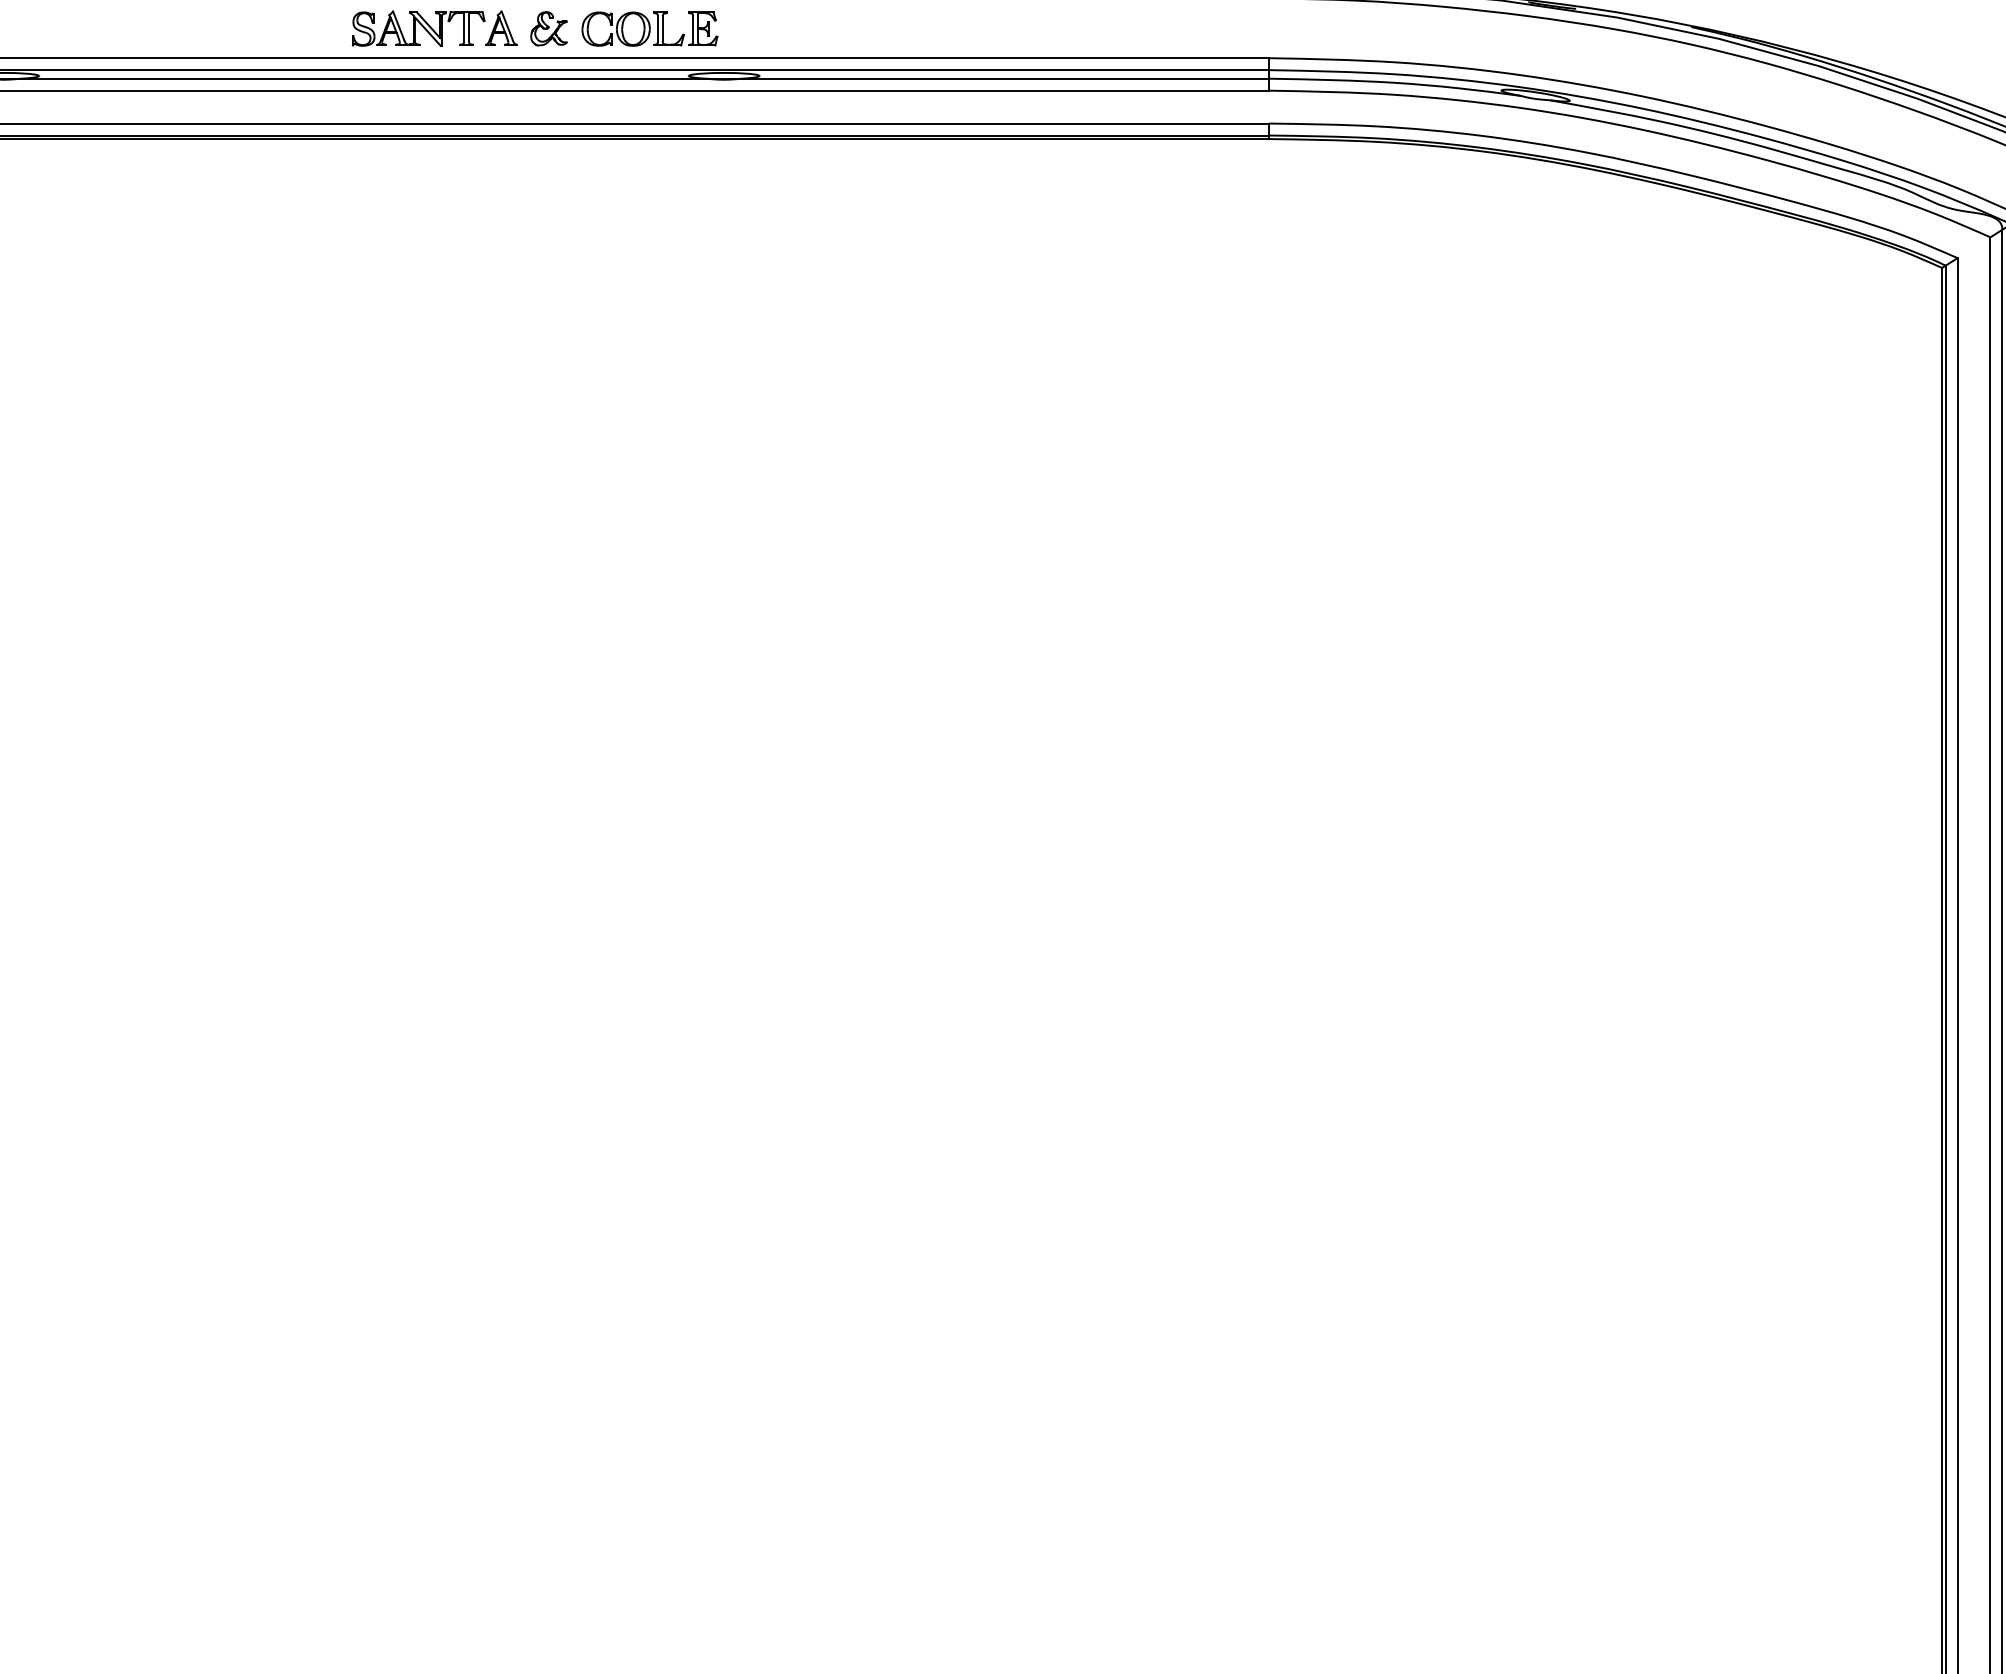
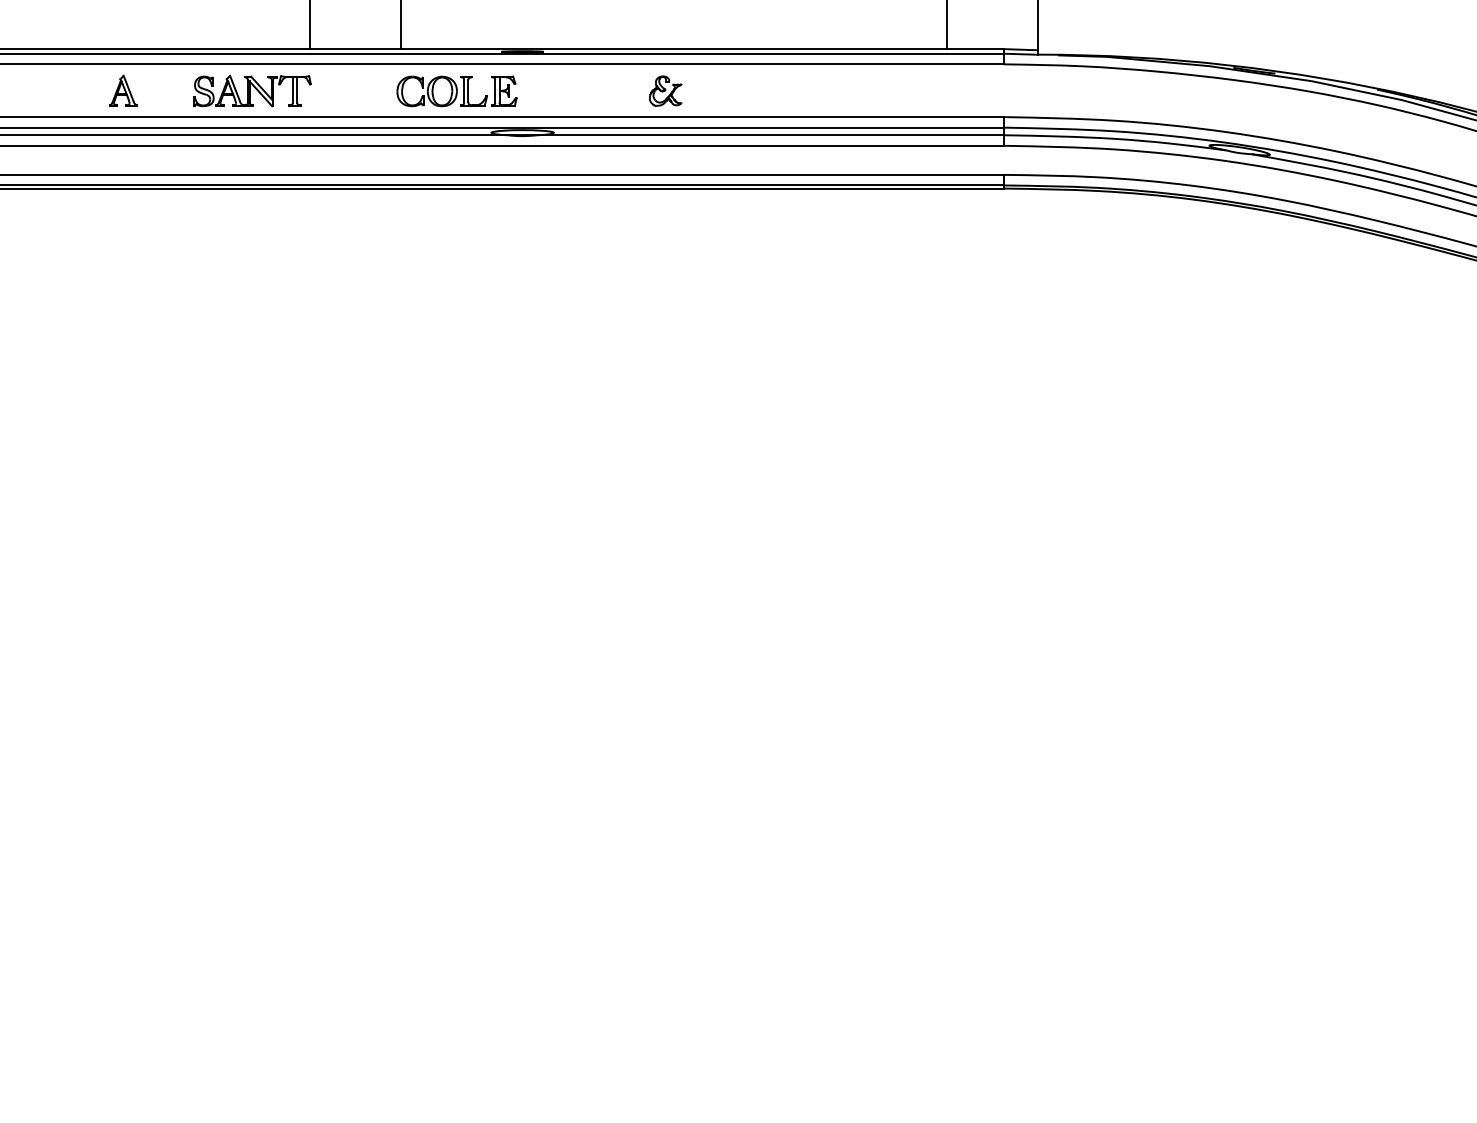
part: (501, 27) -> (123, 89), moved
part: (548, 28) -> (665, 90), moved

